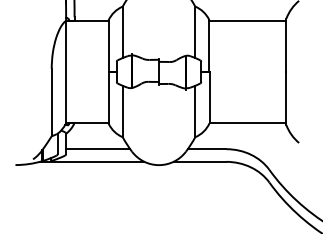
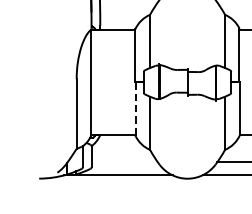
line: (108, 97) -> (135, 108), solid -> dashed
line: (98, 149) -> (125, 162), removed

